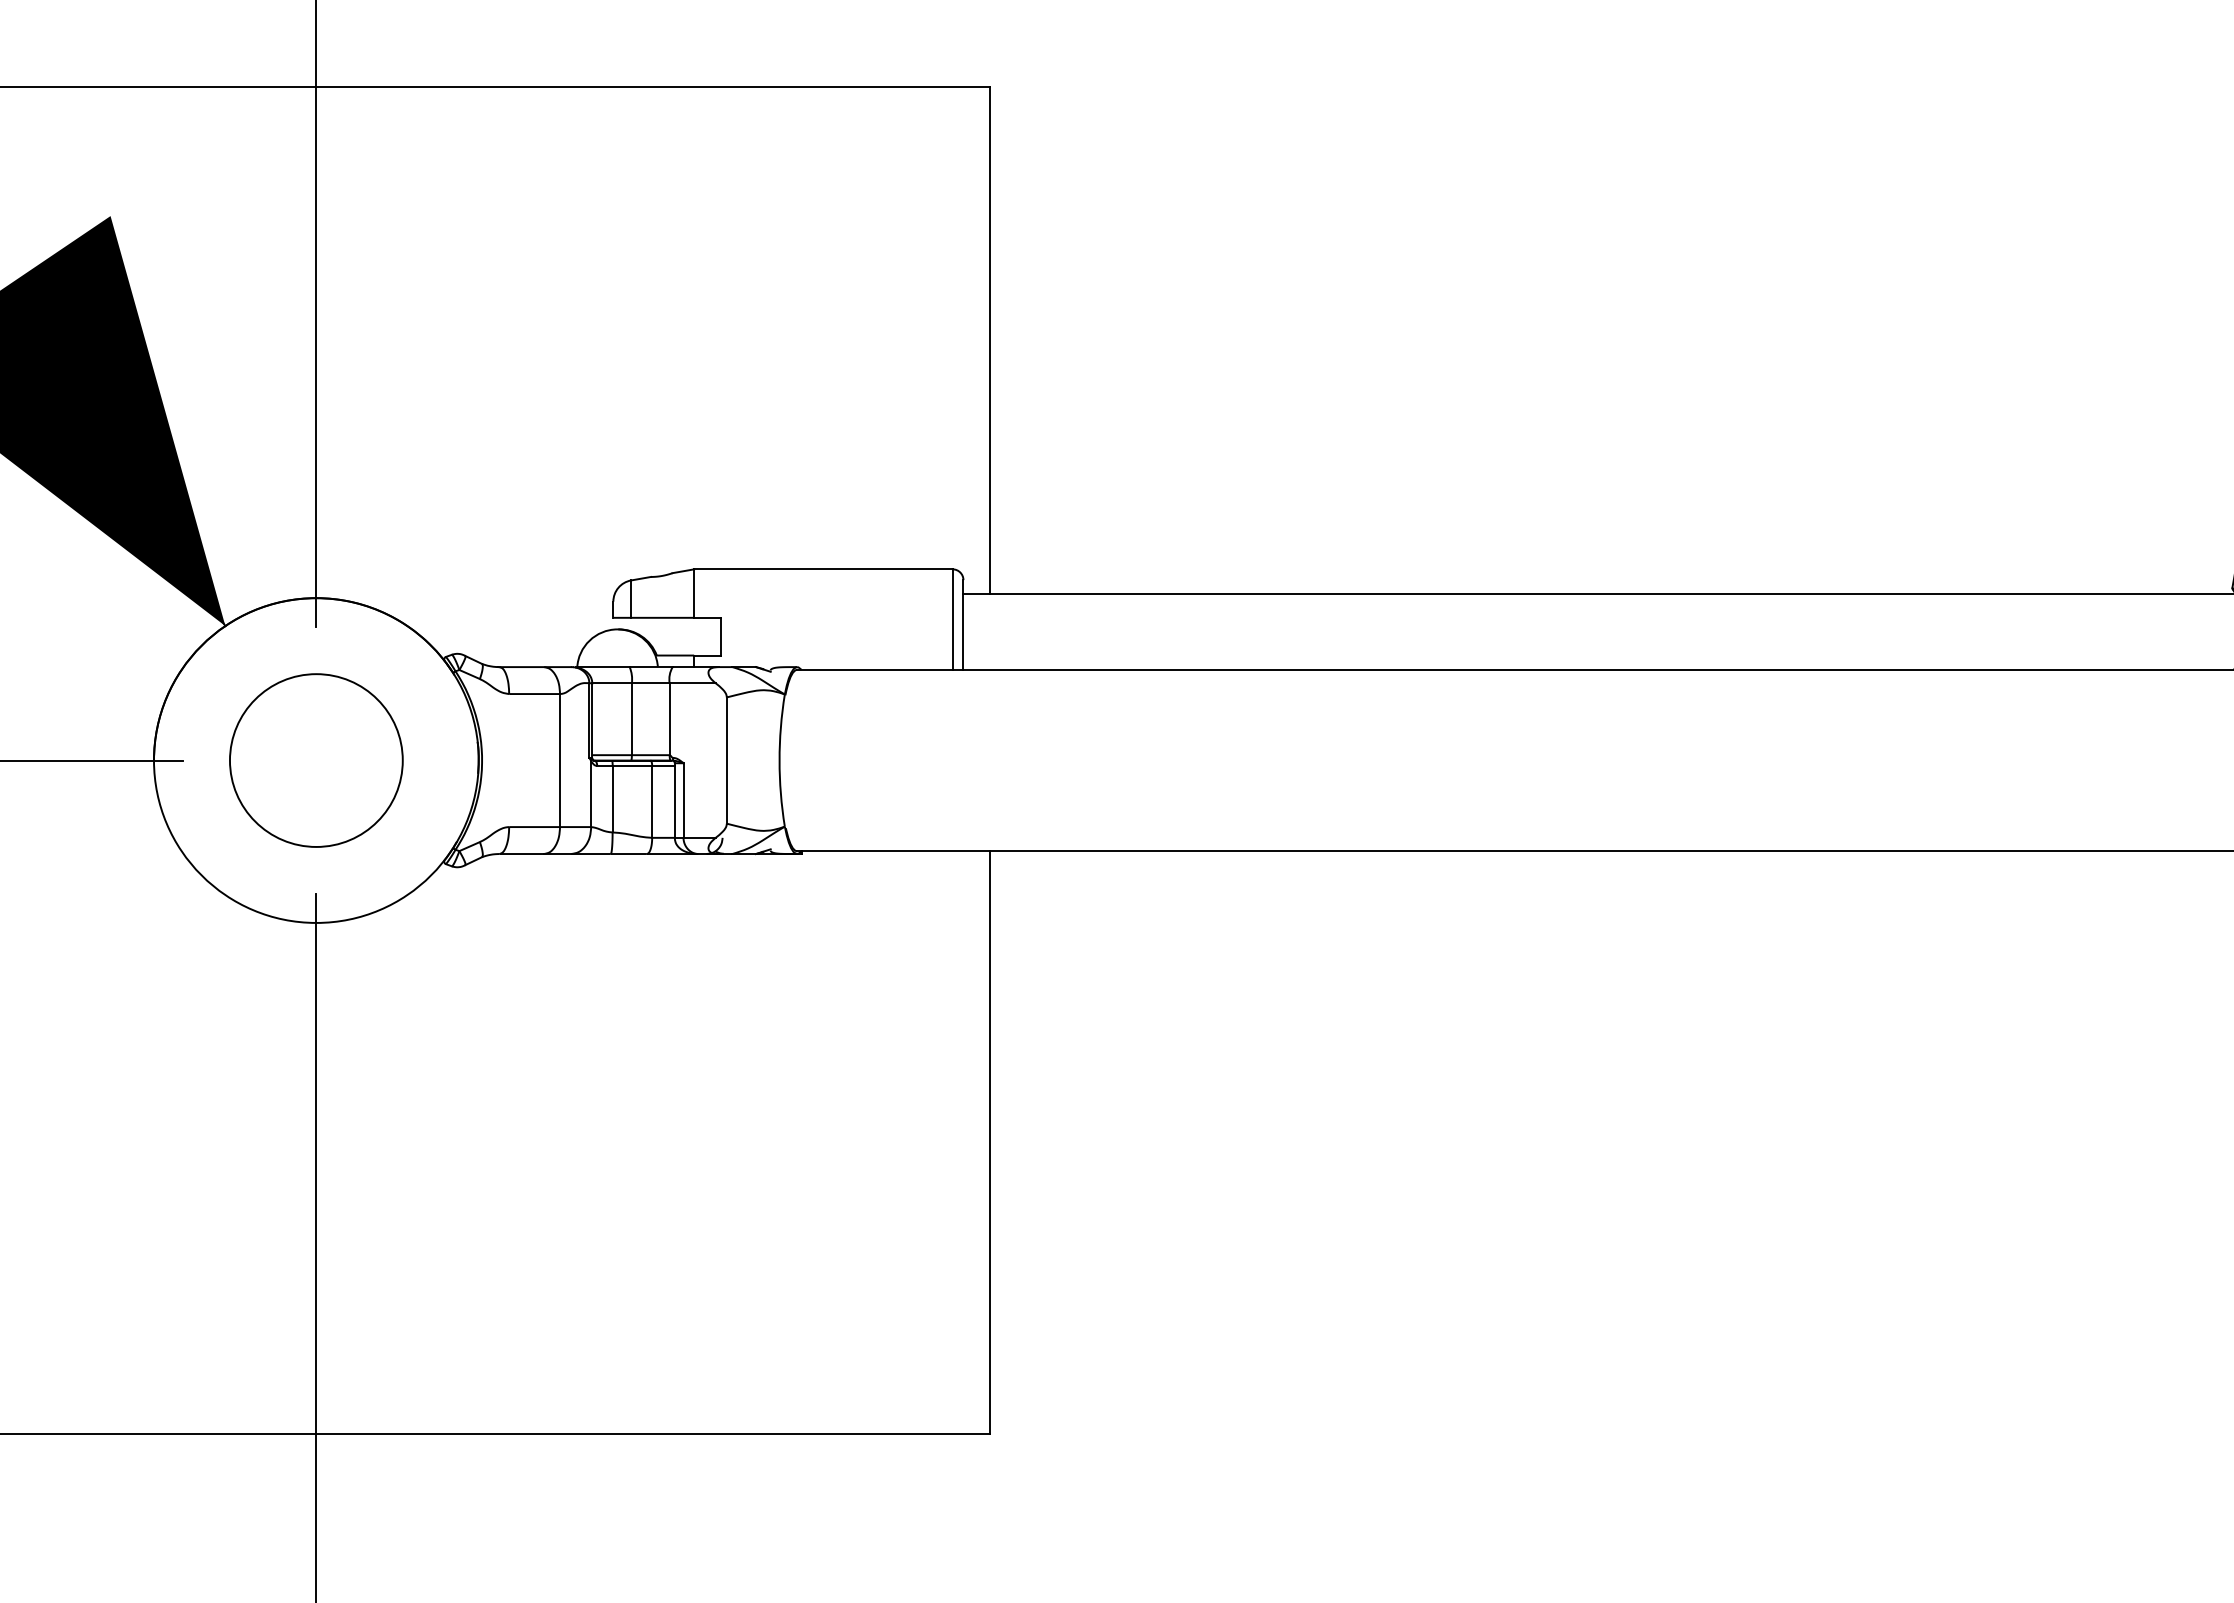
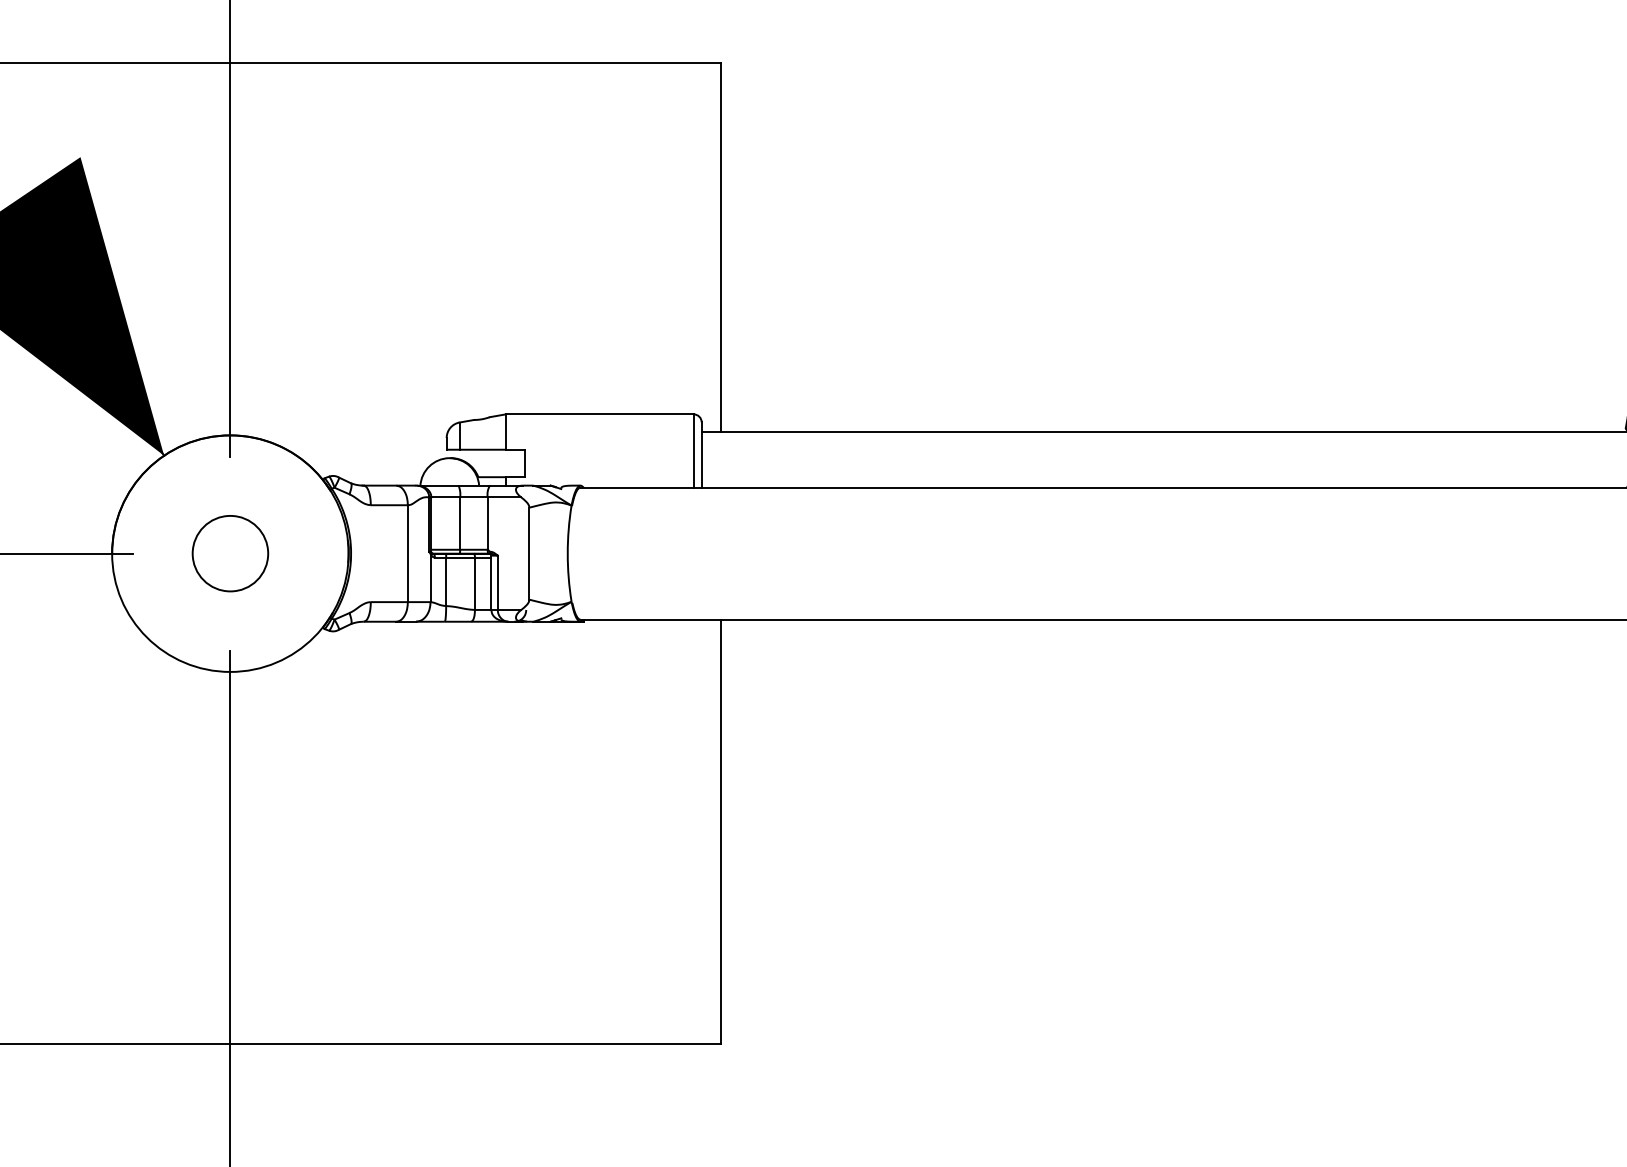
circle: (316, 760) -> (230, 553), size x0.6

